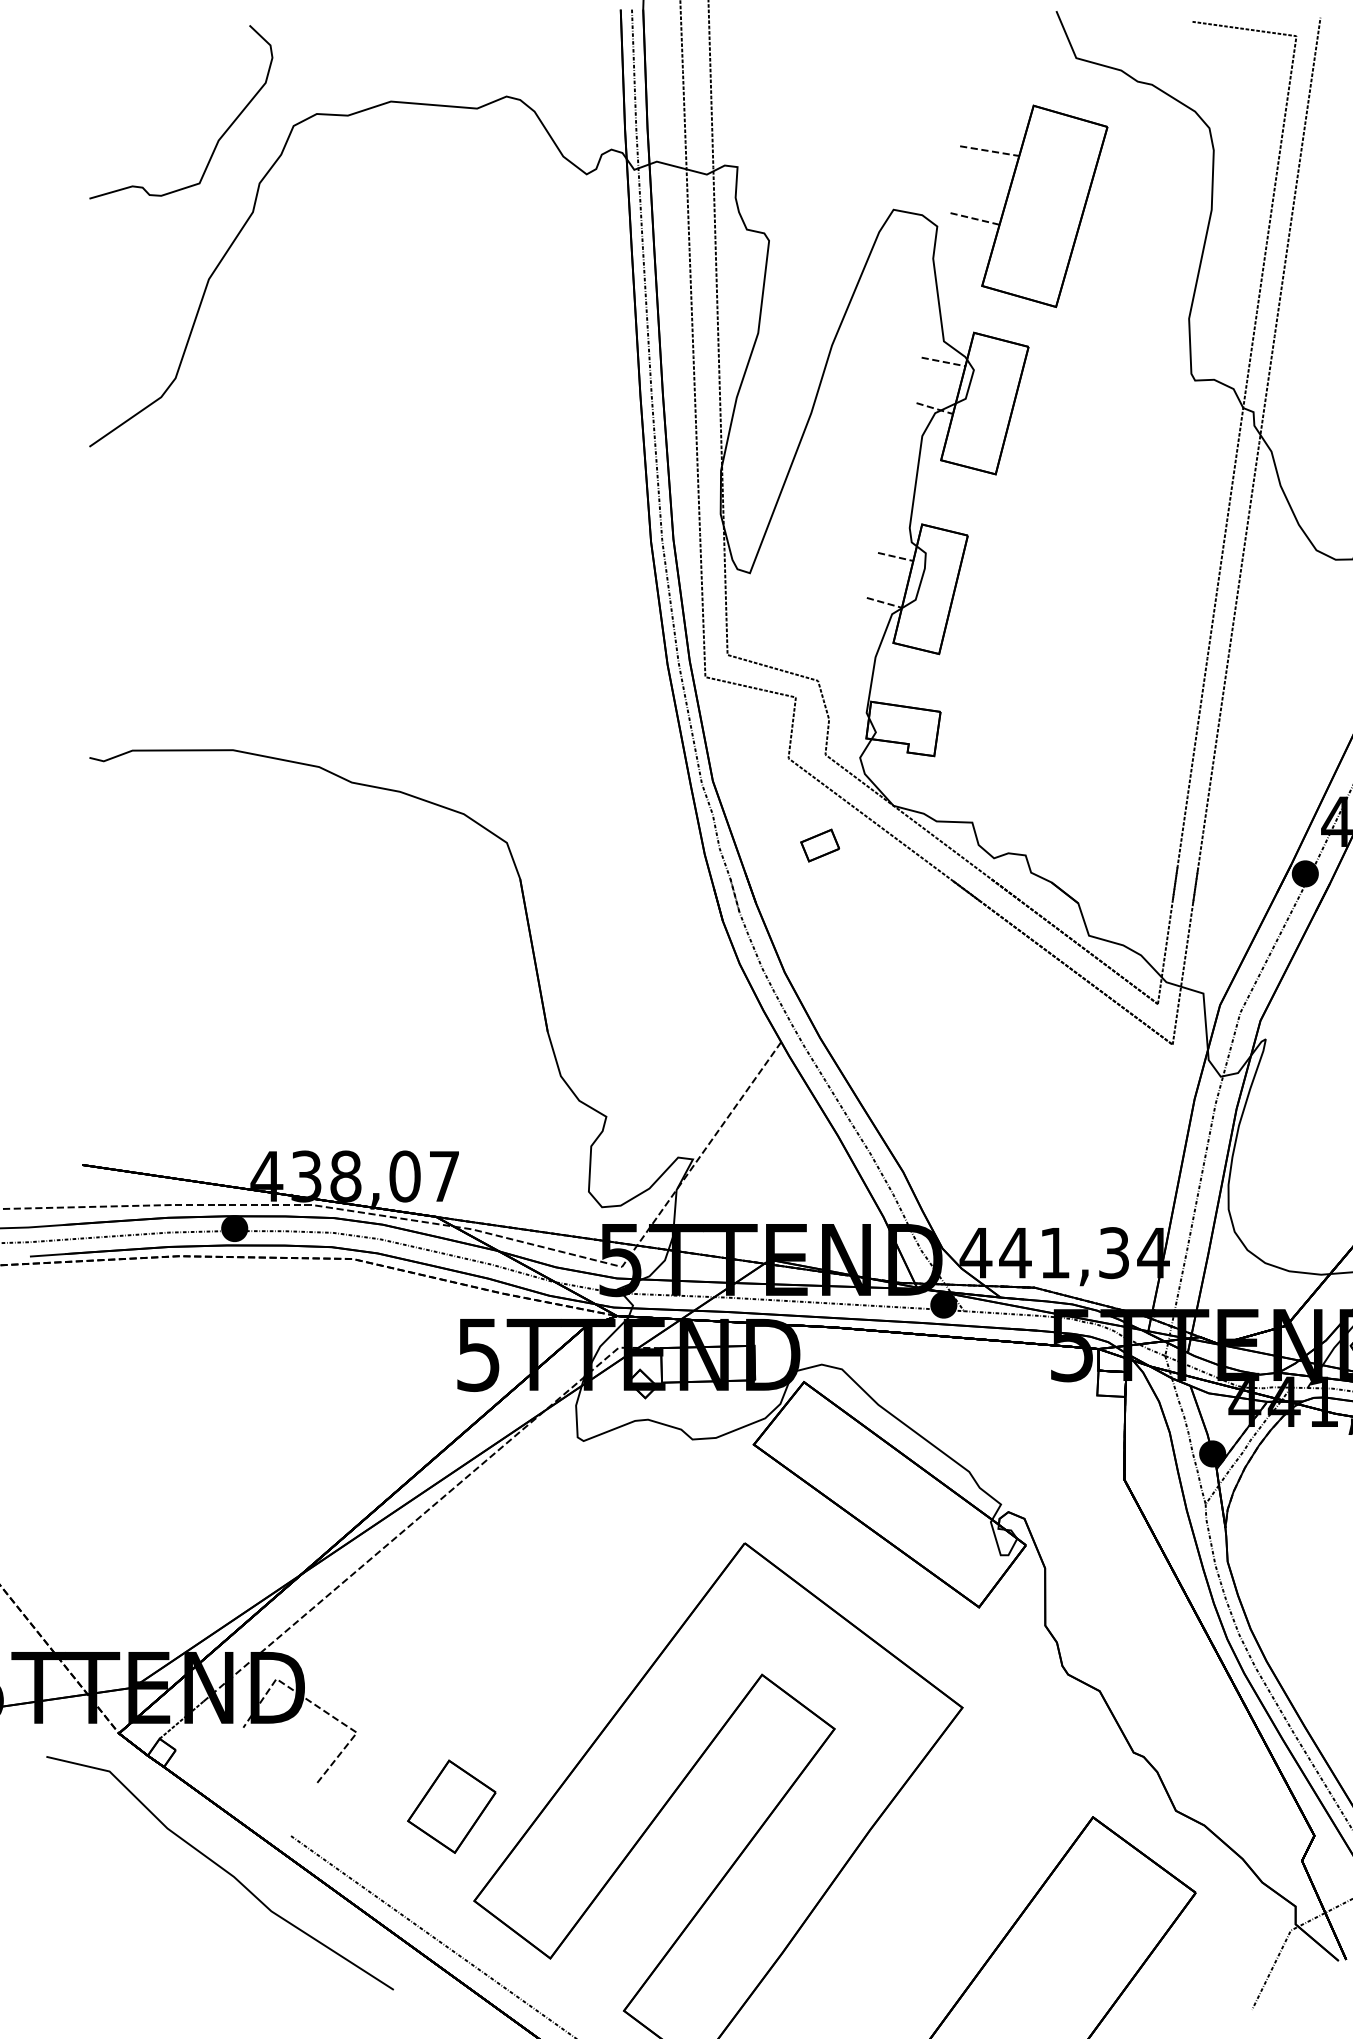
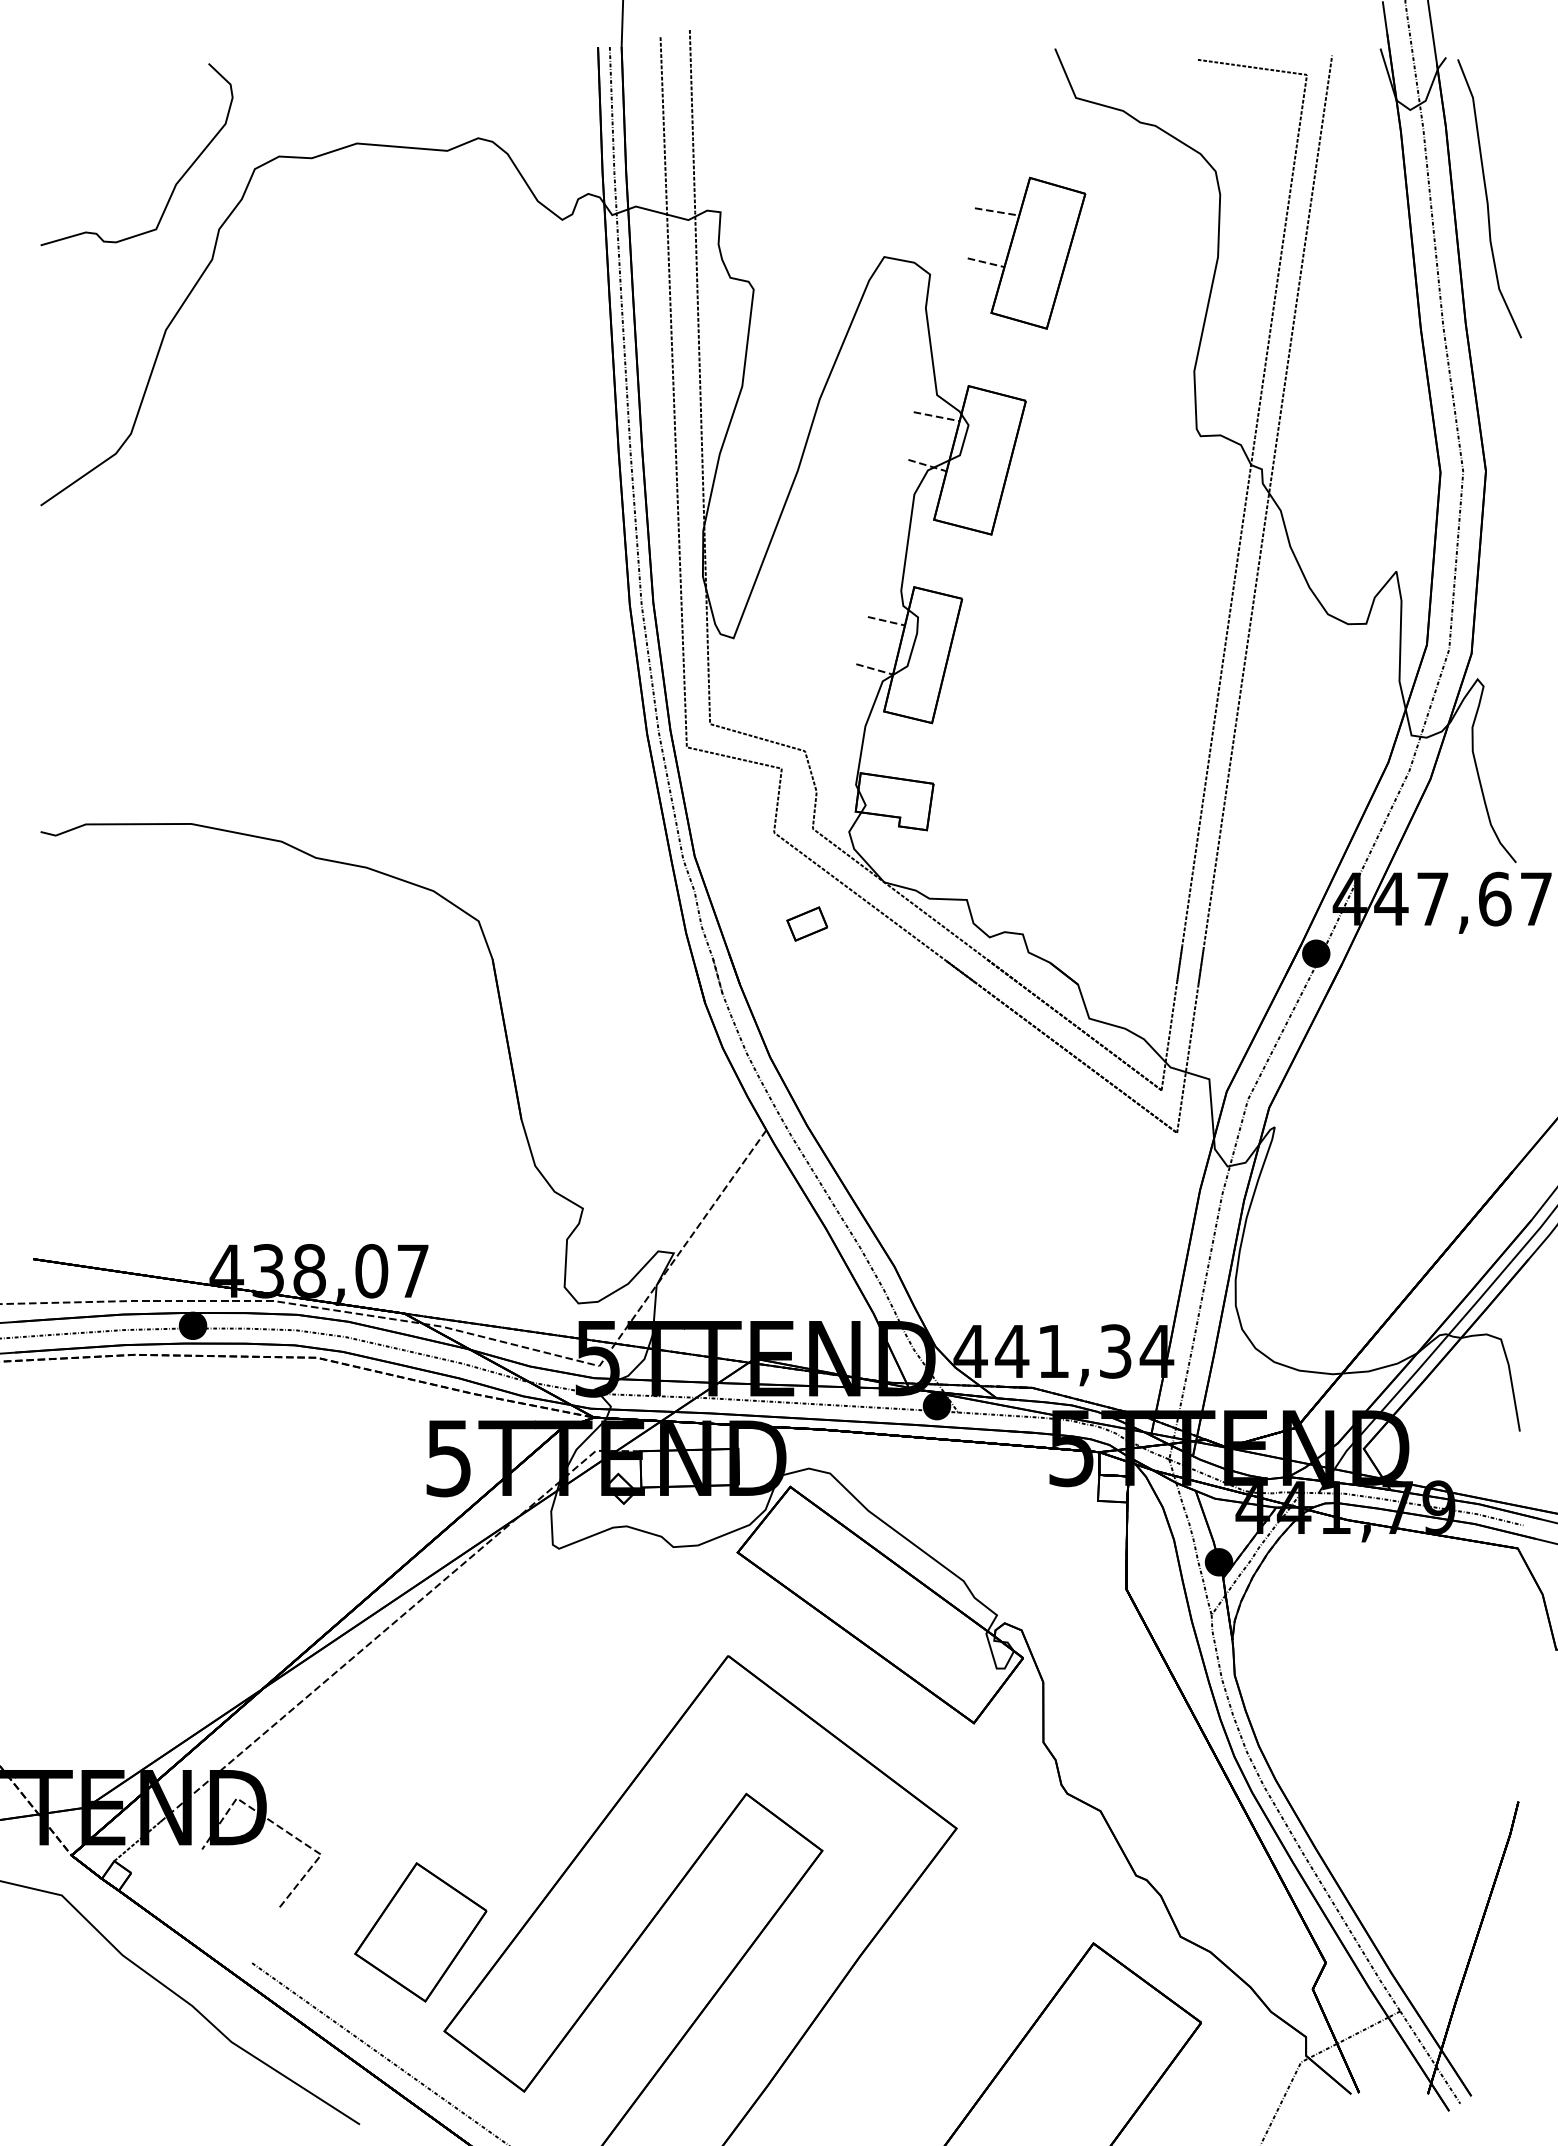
part: (1029, 205) -> (1026, 252), size x0.71
part: (451, 1806) -> (420, 1932), size x1.43

